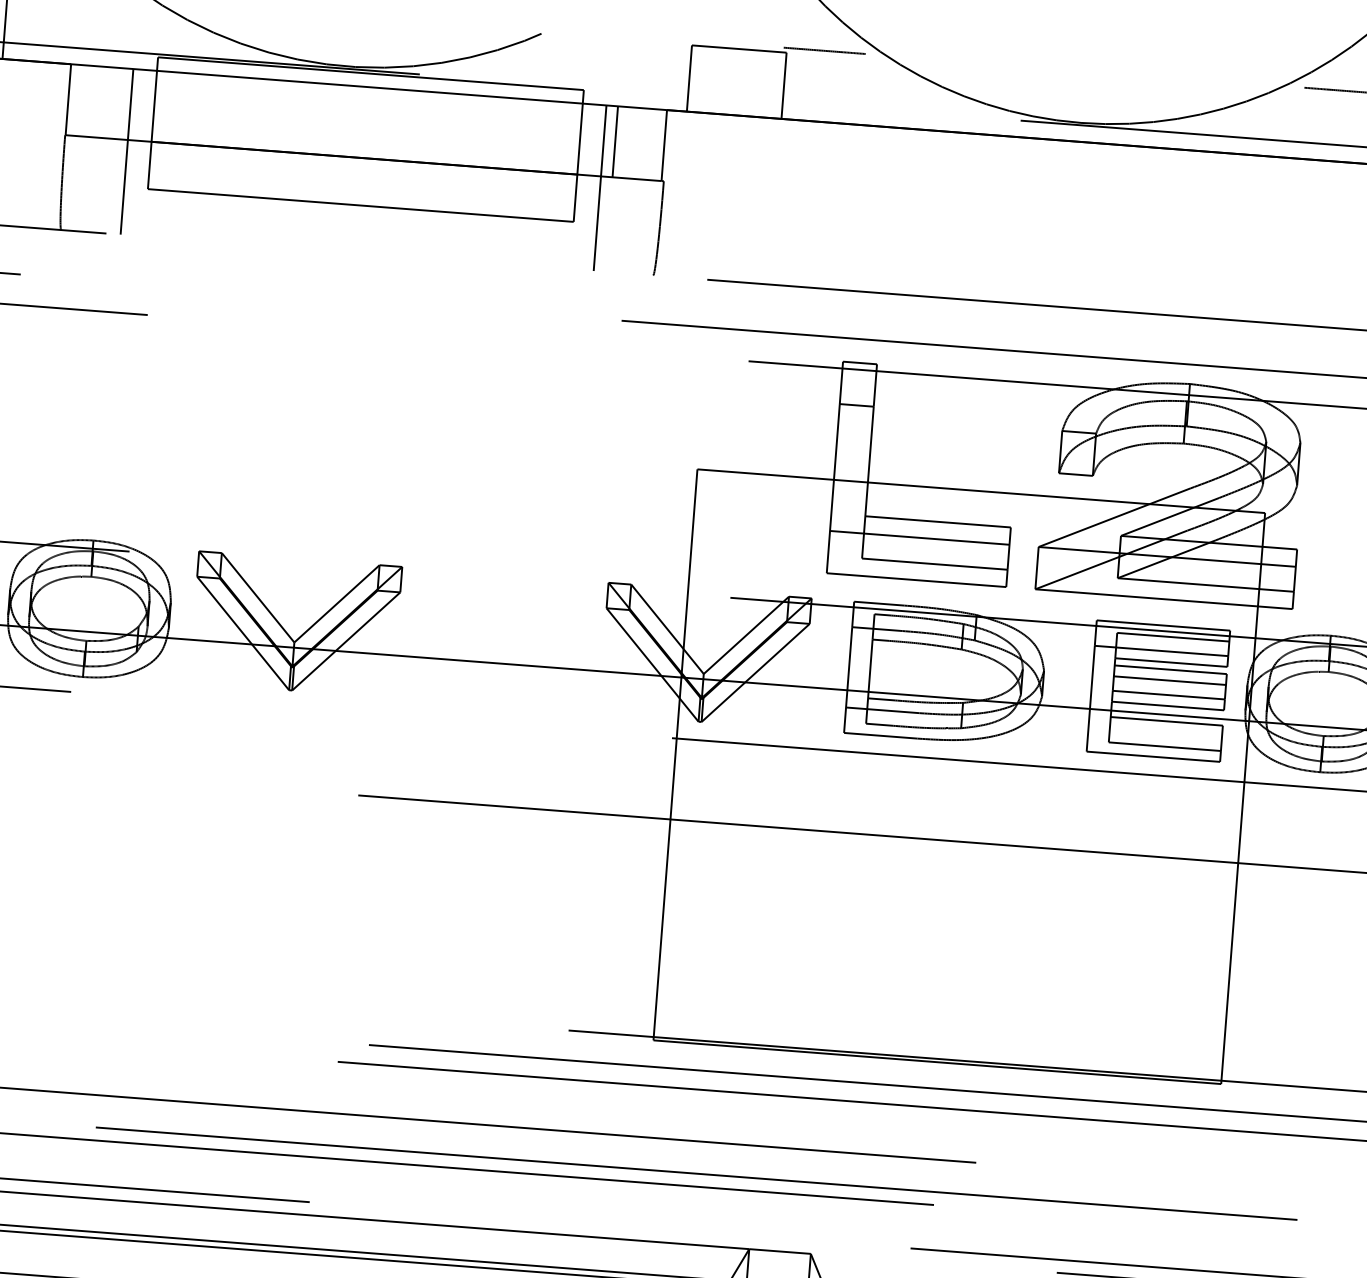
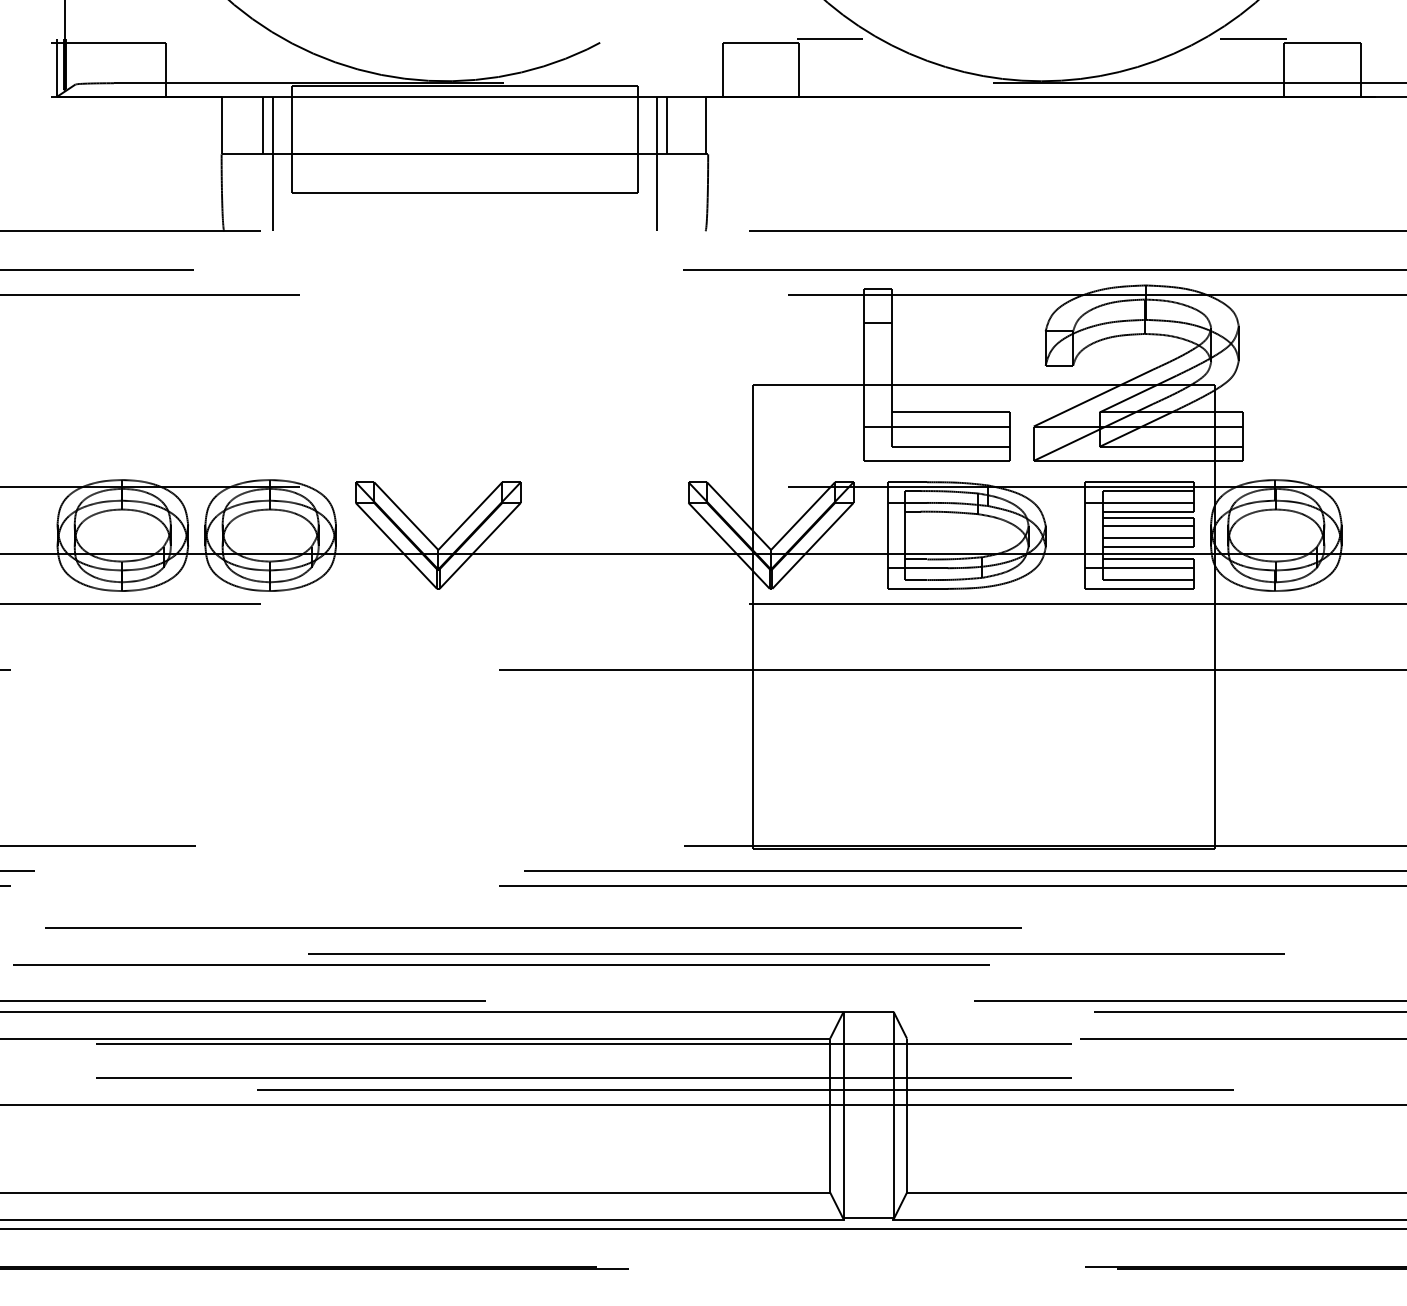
line: (119, 103) -> (263, 125), added
line: (1155, 731) -> (1139, 568), added

